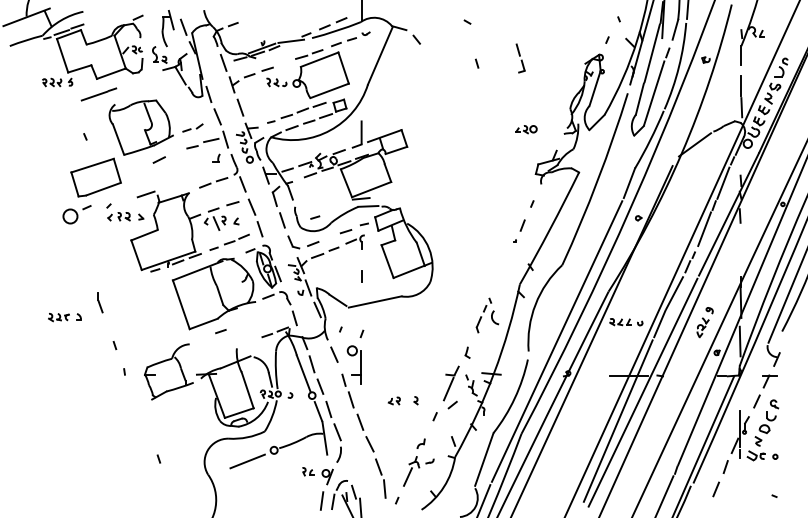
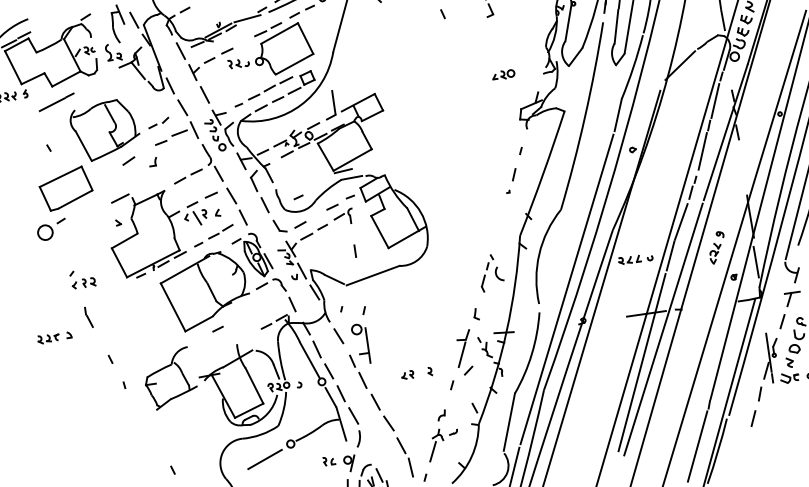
part: (216, 157) -> (153, 161), moved
part: (118, 212) -> (82, 279), moved

